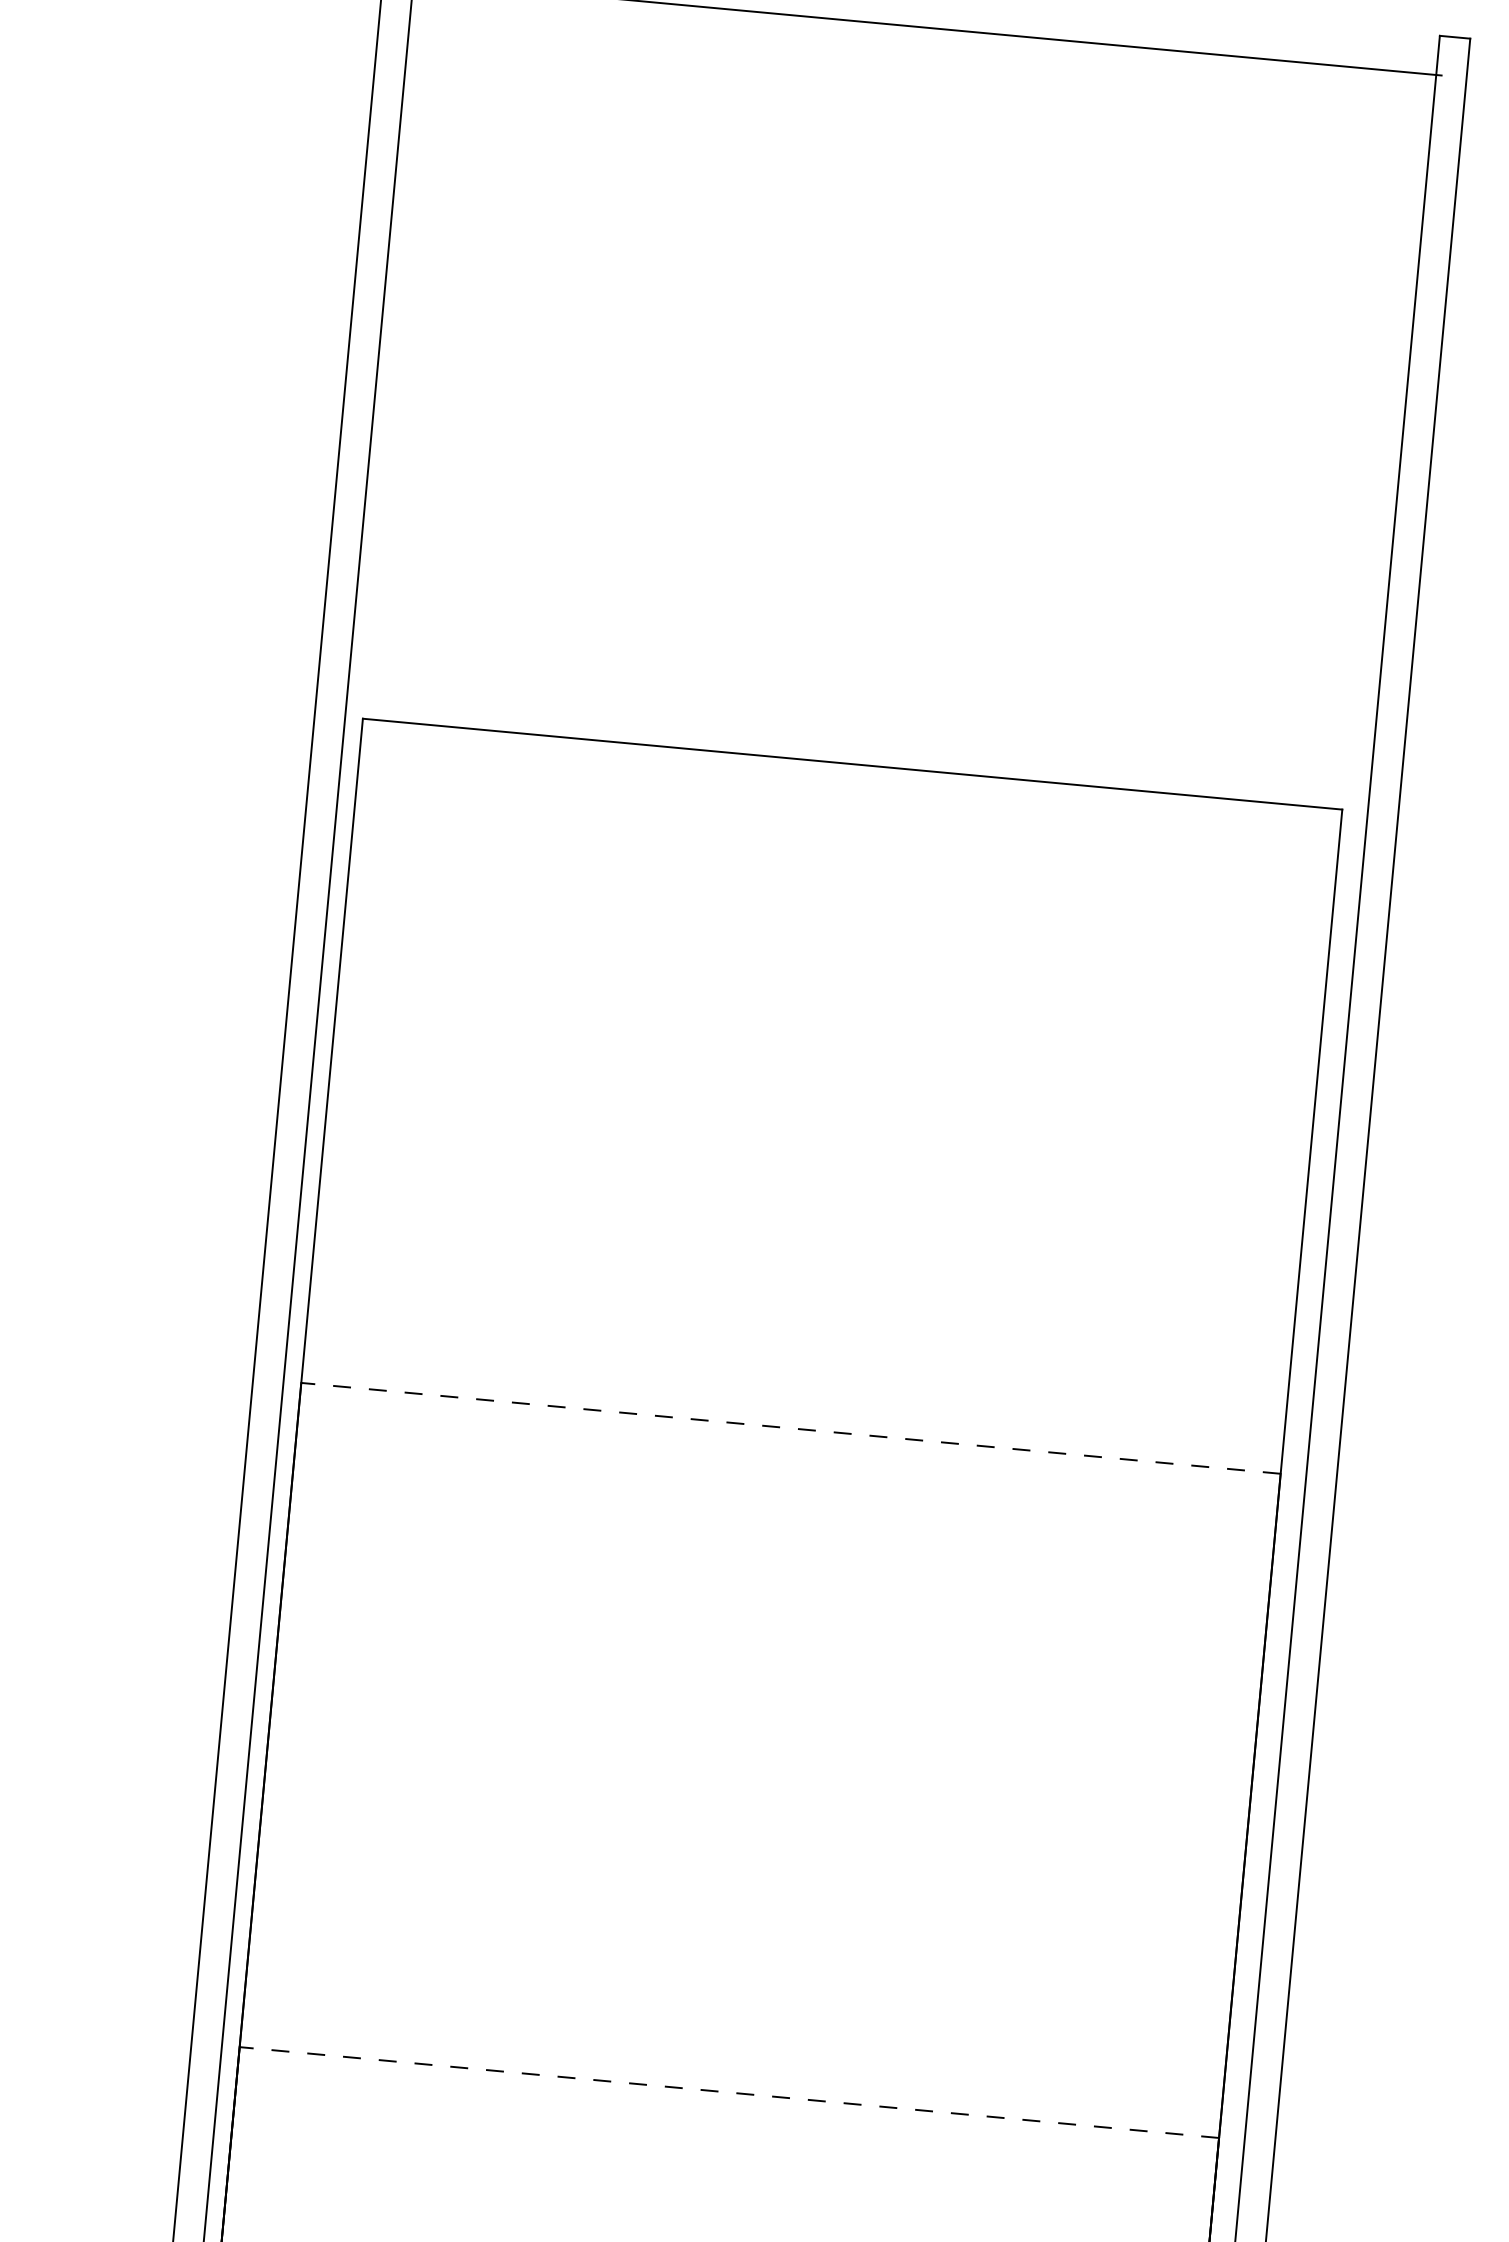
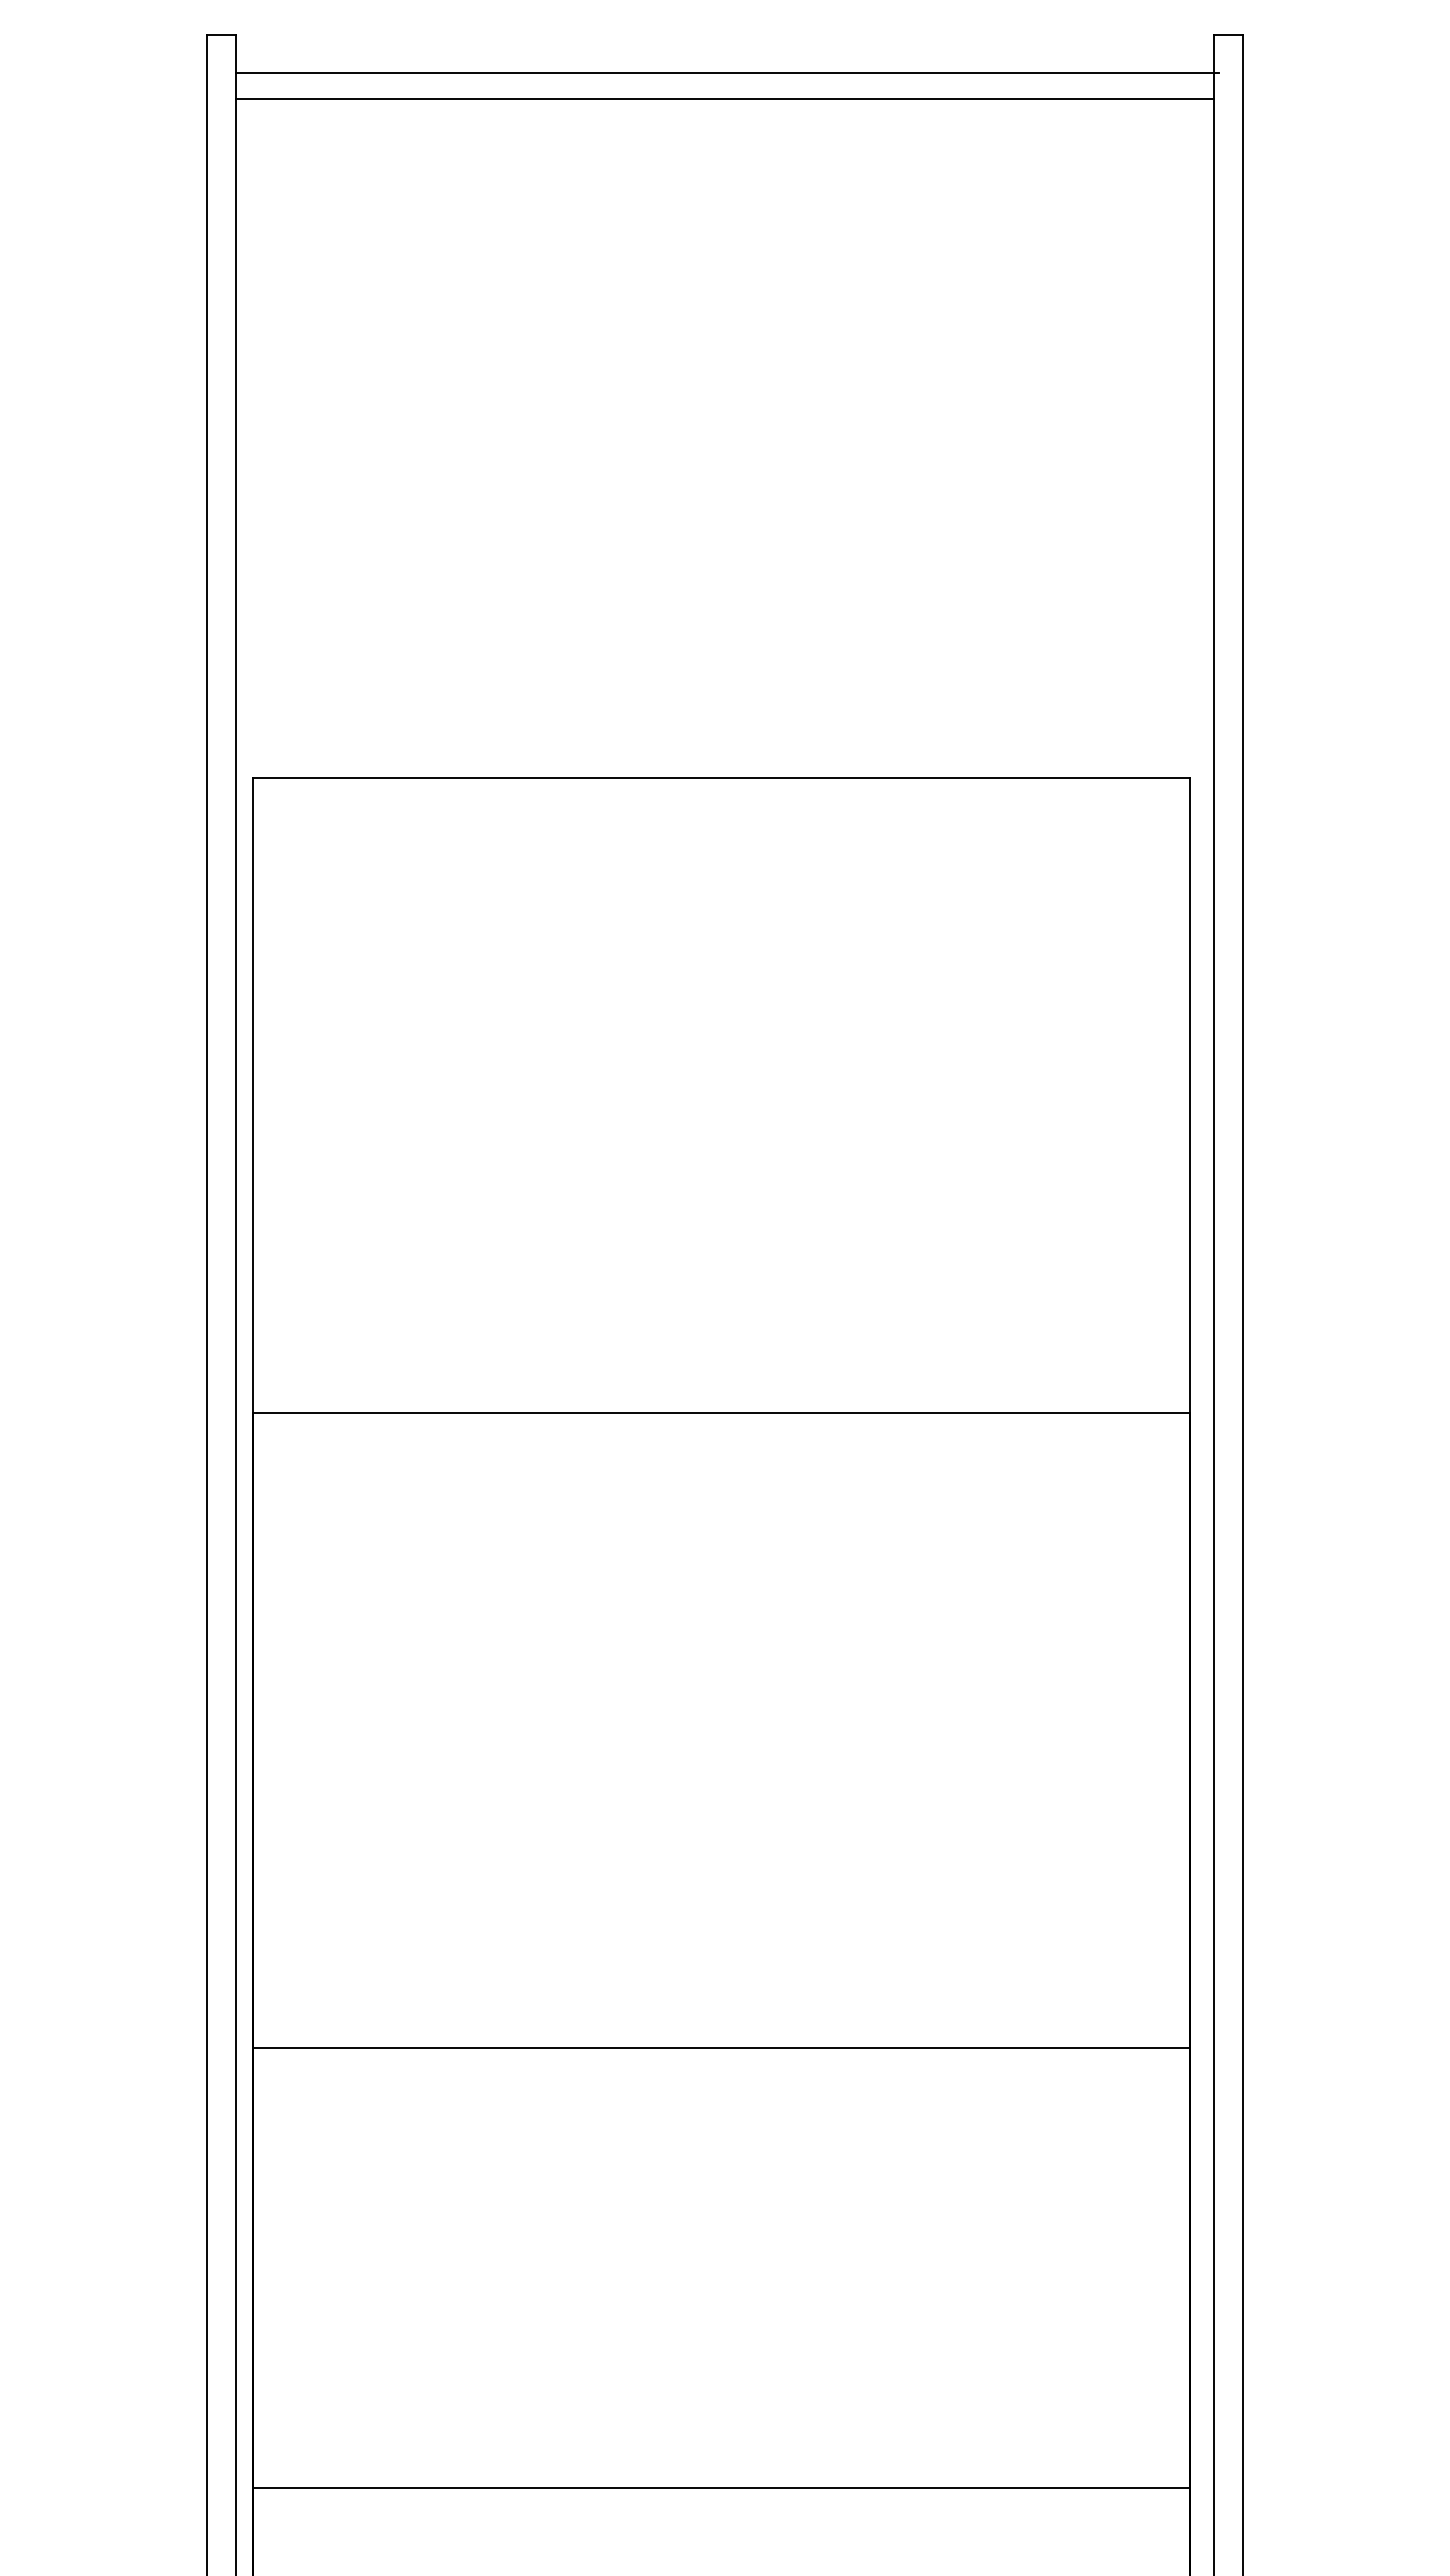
line: (921, 54) -> (724, 98), added
line: (790, 1427) -> (720, 1412), dashed -> solid
line: (728, 2092) -> (720, 2048), dashed -> solid

